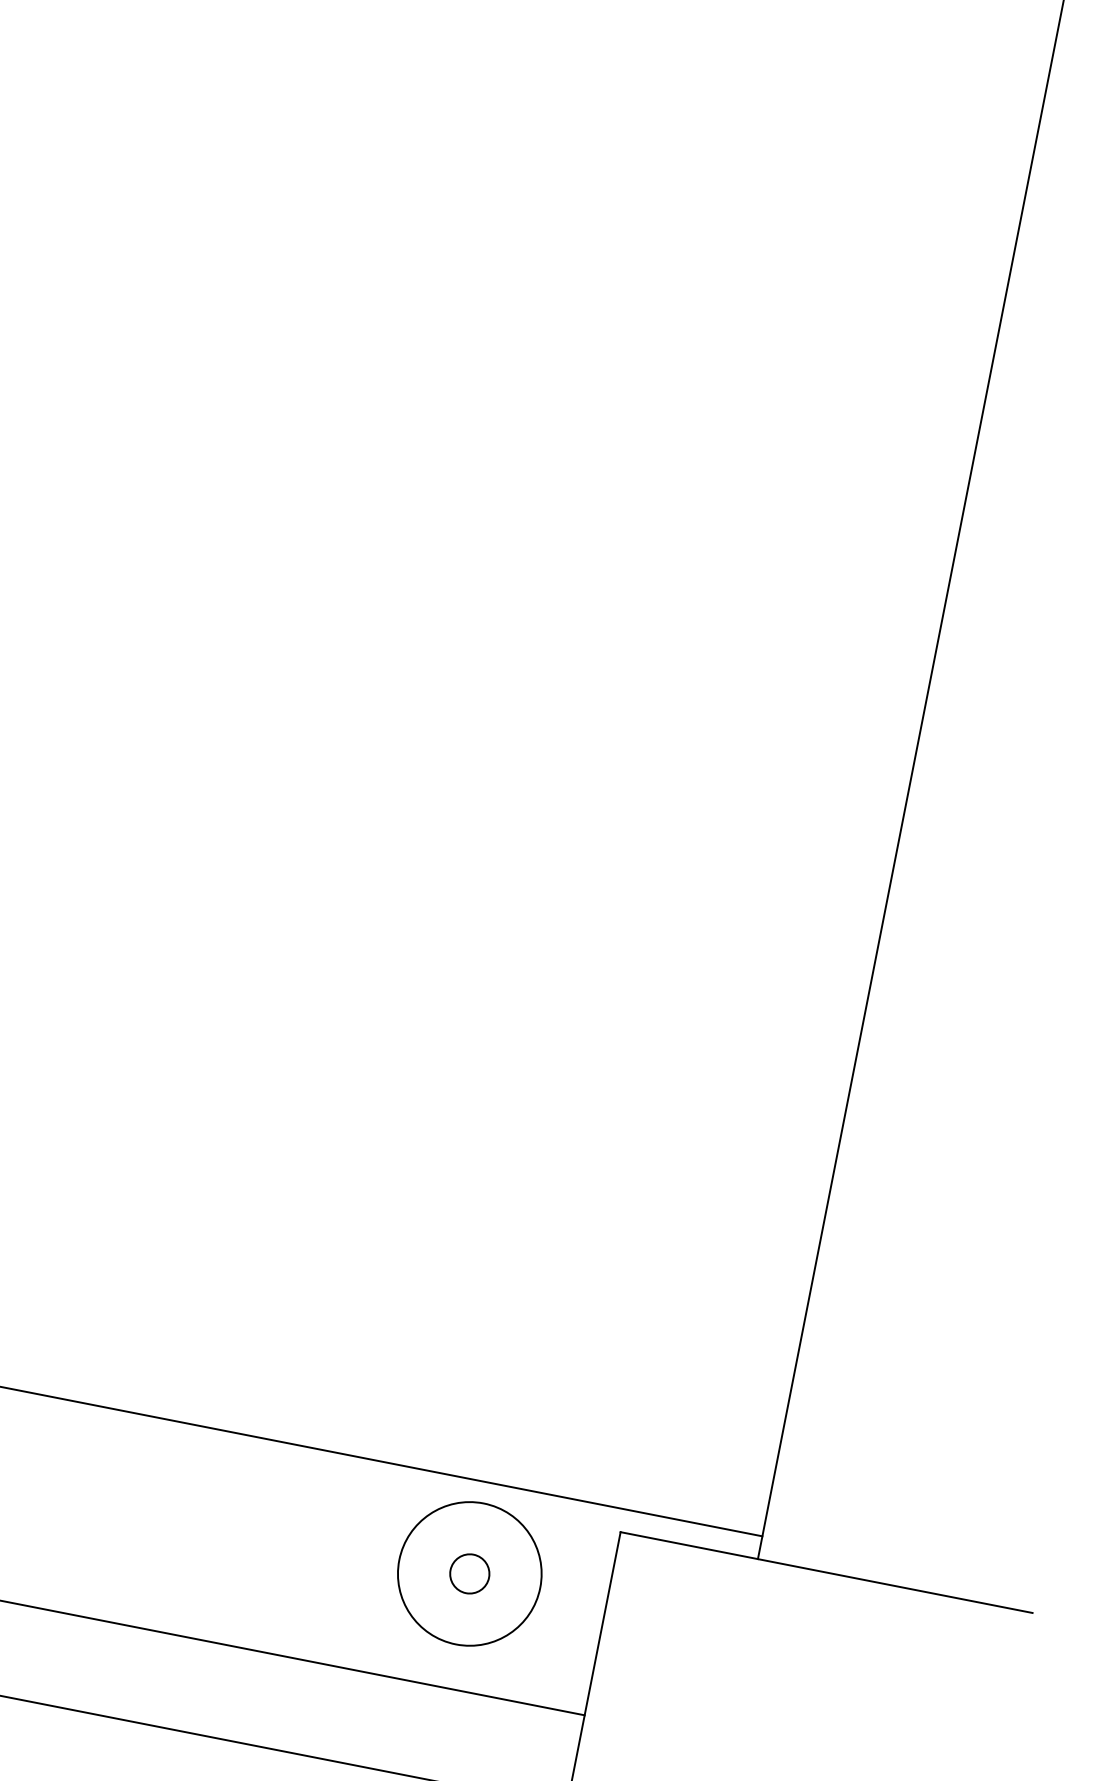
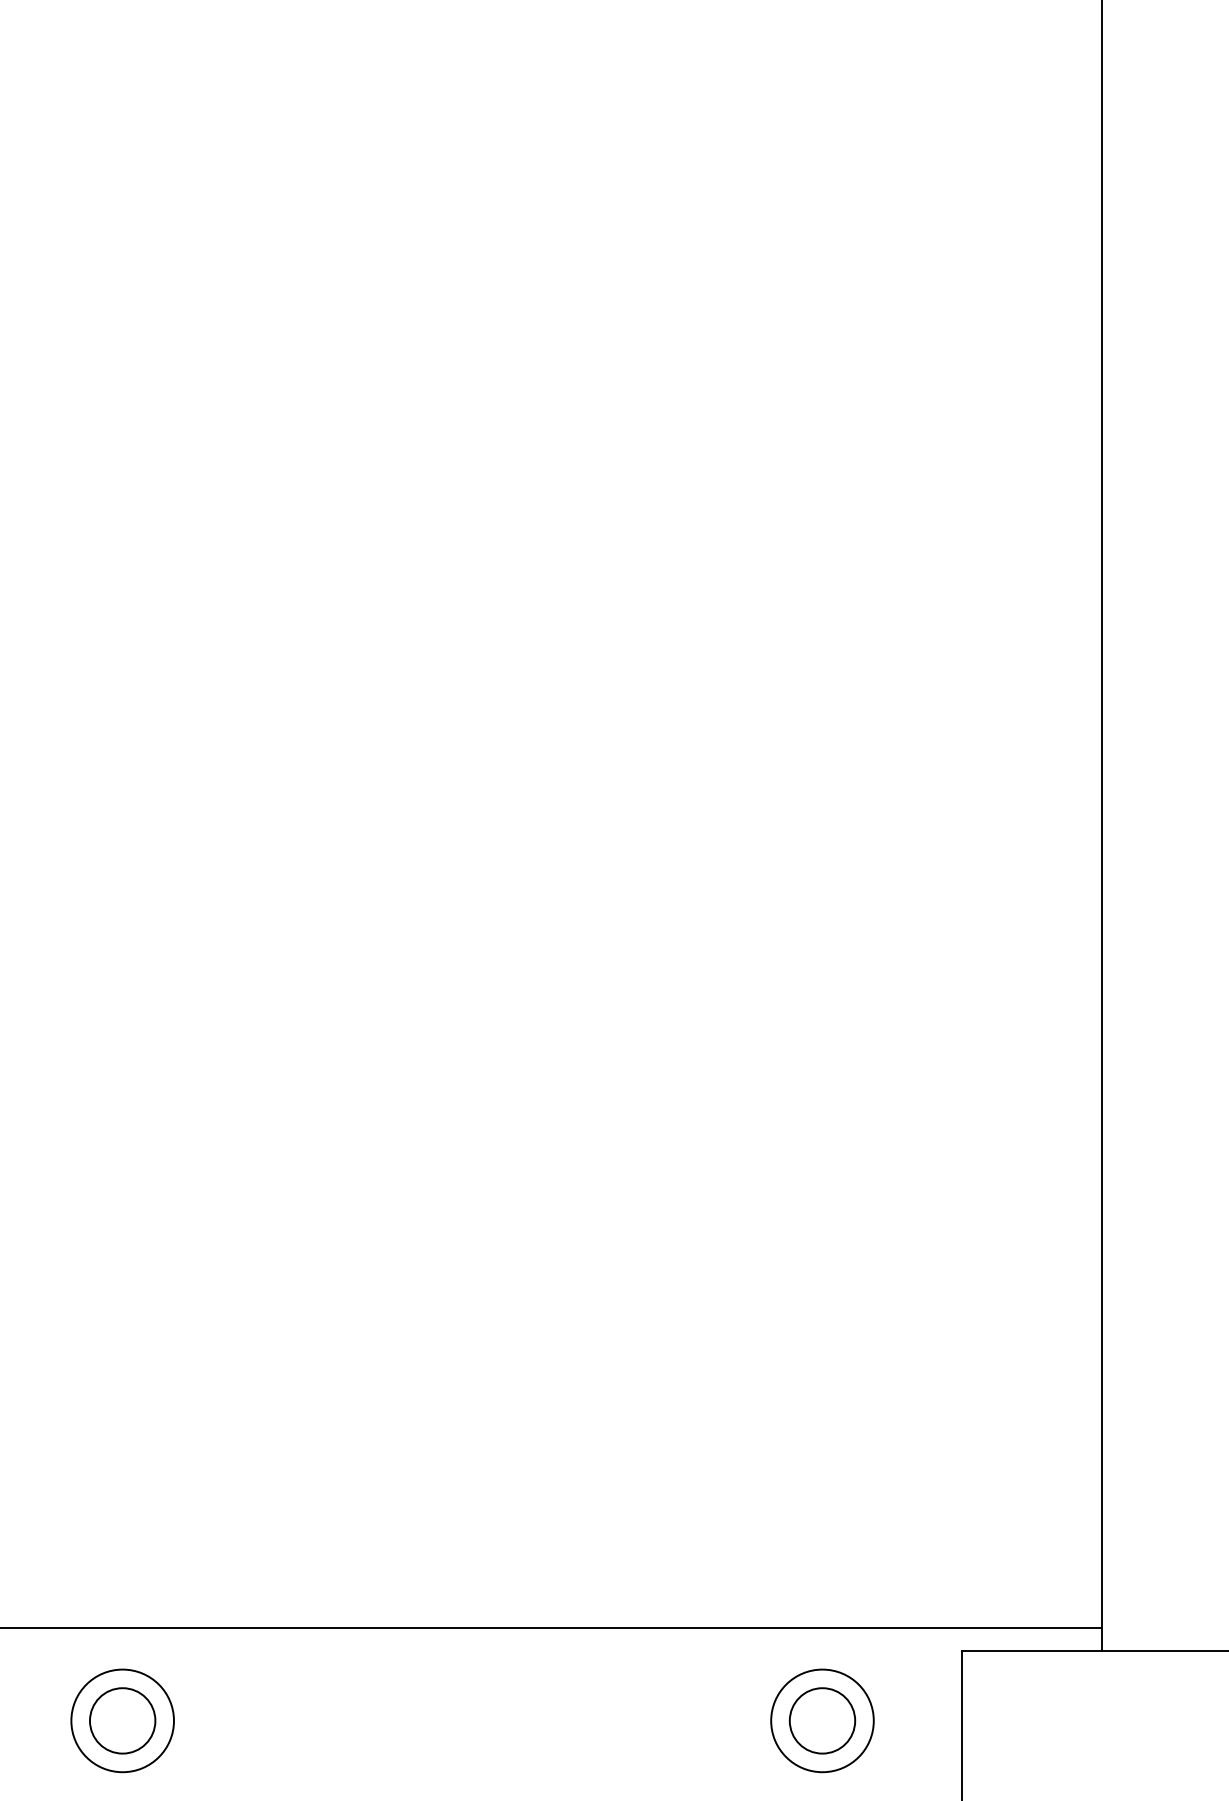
circle: (469, 1573) -> (822, 1720), size x0.71
circle: (469, 1573) -> (822, 1720), size x1.67

